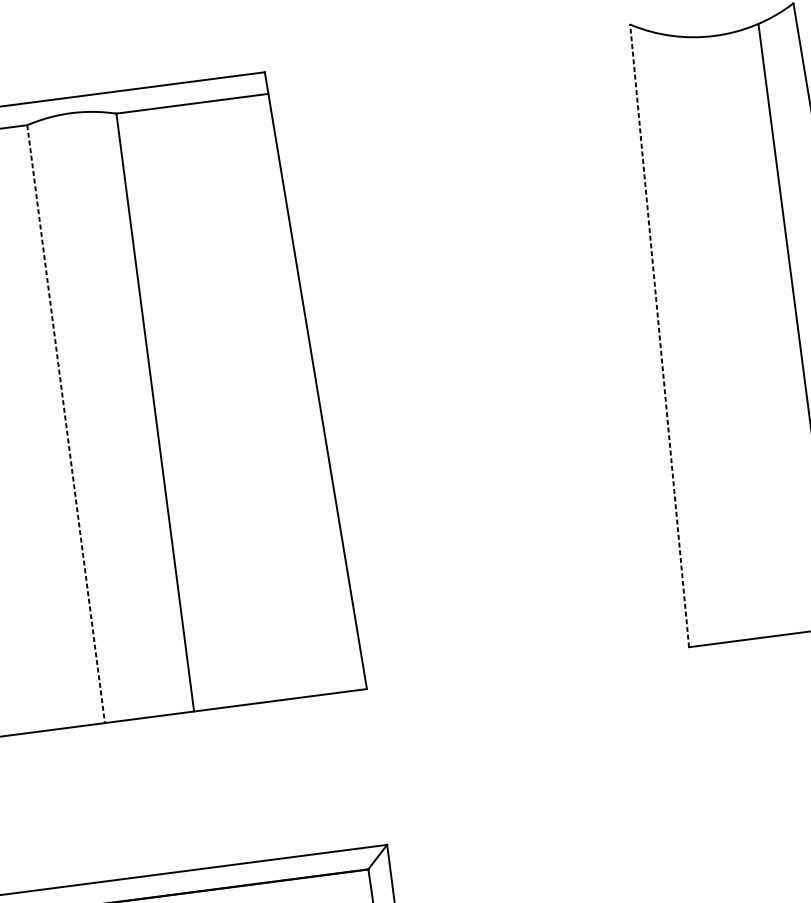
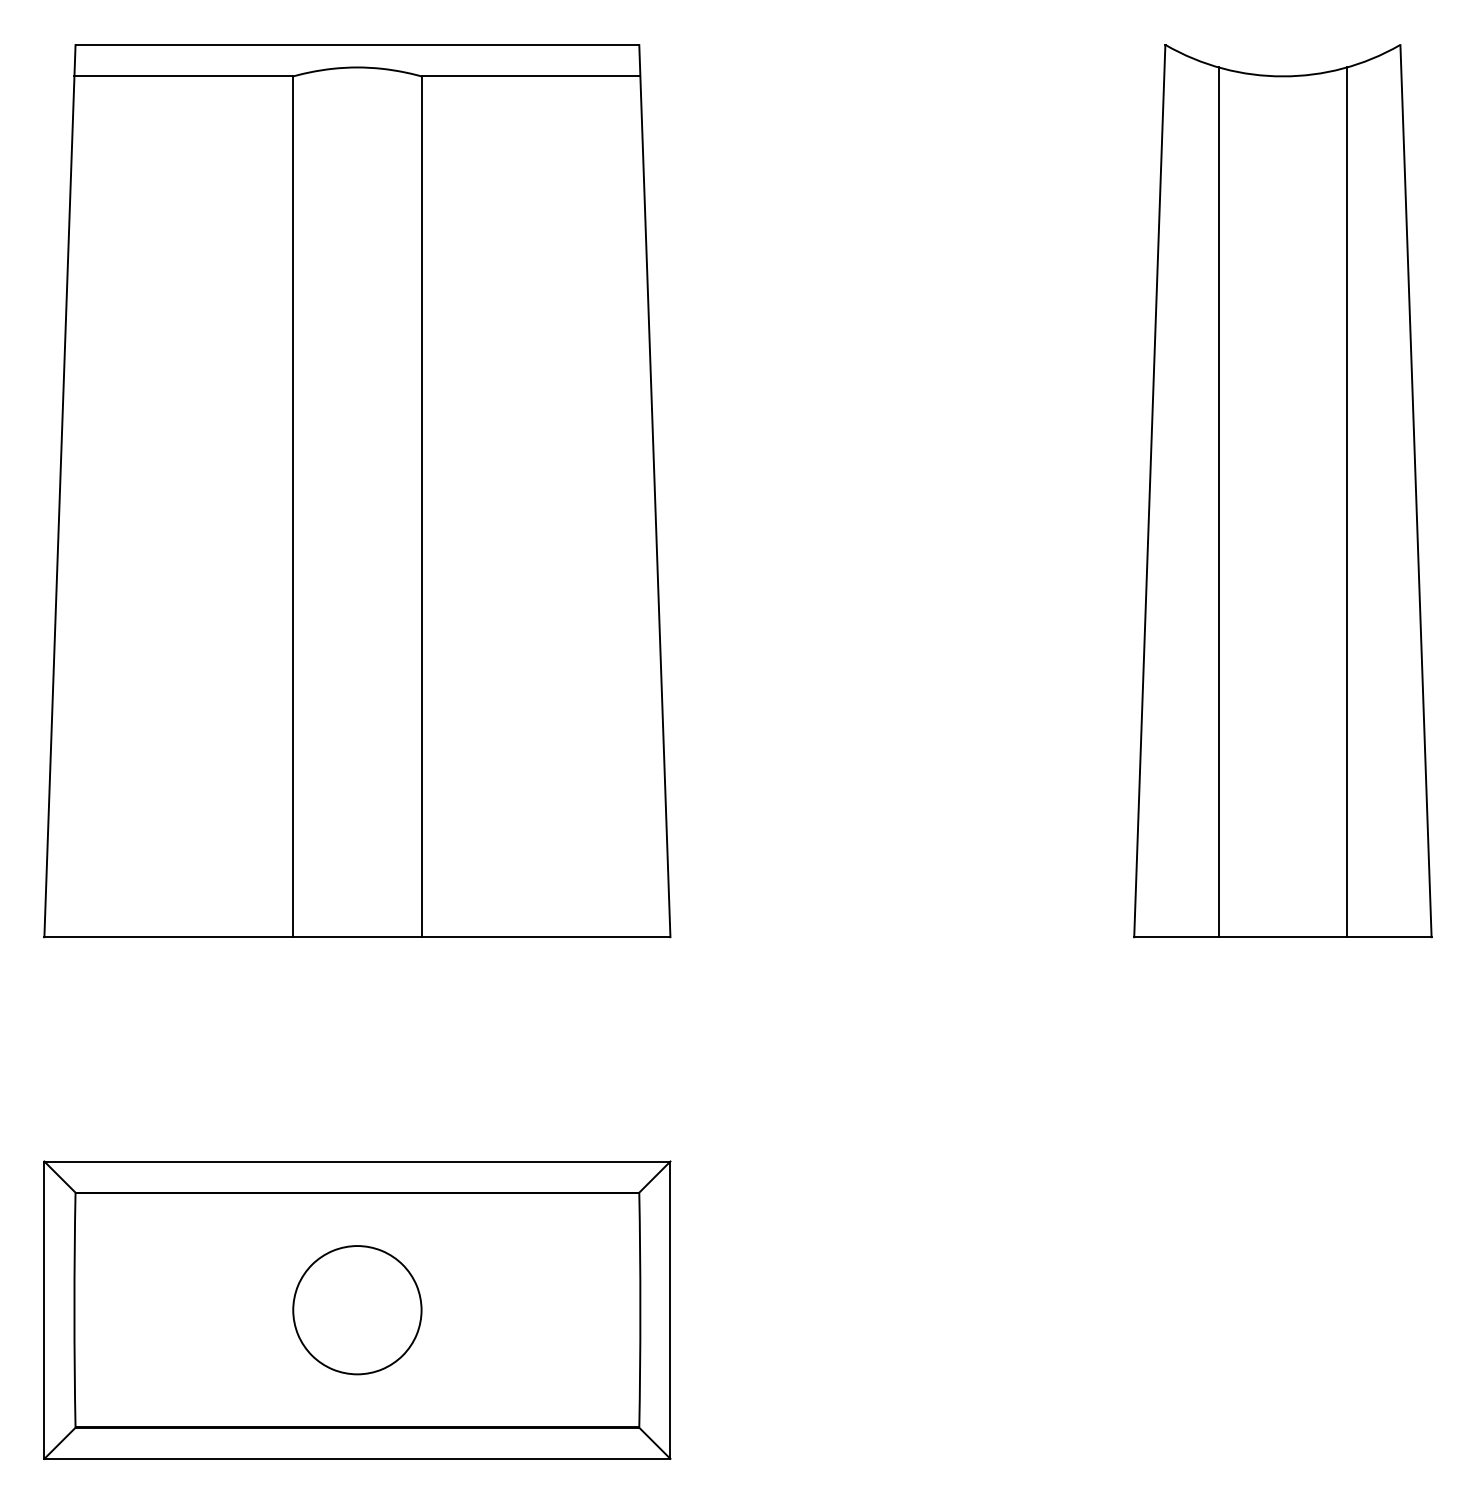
line: (659, 335) -> (1149, 490), dashed -> solid
line: (708, 337) -> (1218, 502), added
line: (66, 424) -> (293, 507), dashed -> solid

